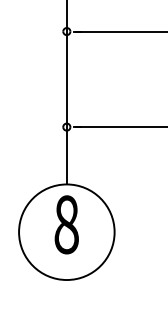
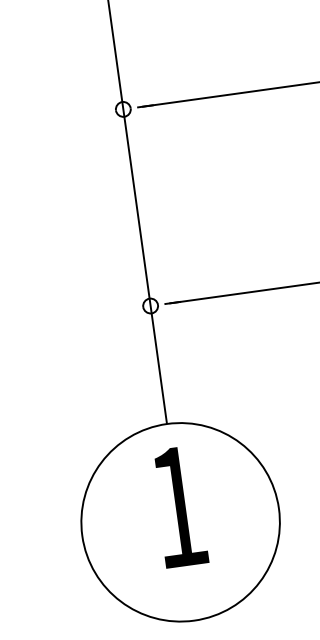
text: (66, 224) -> (177, 506), 8 -> 1

